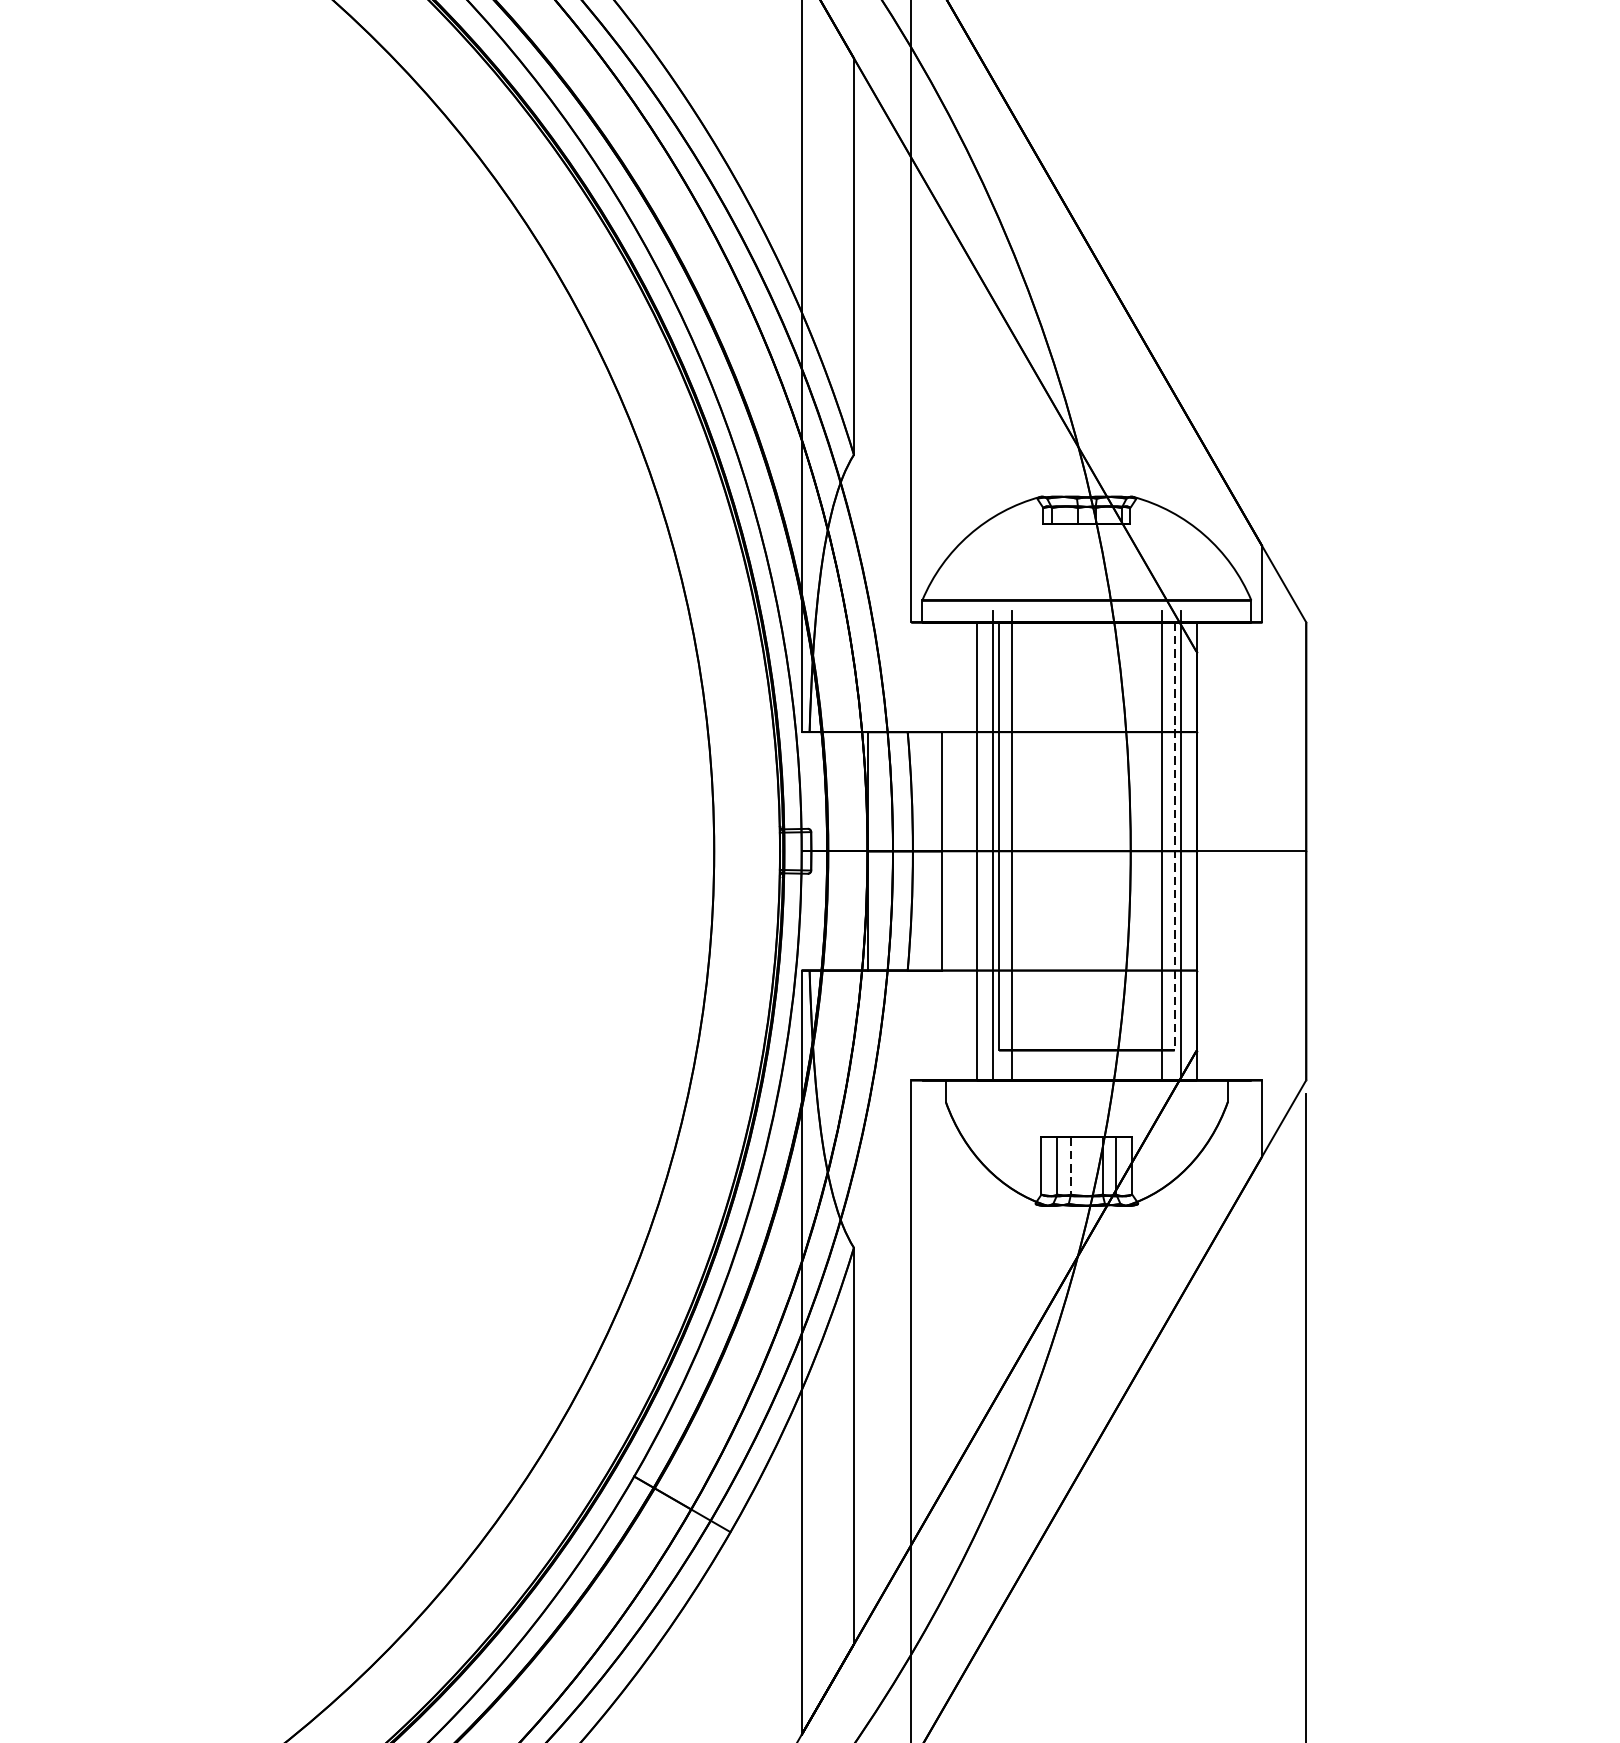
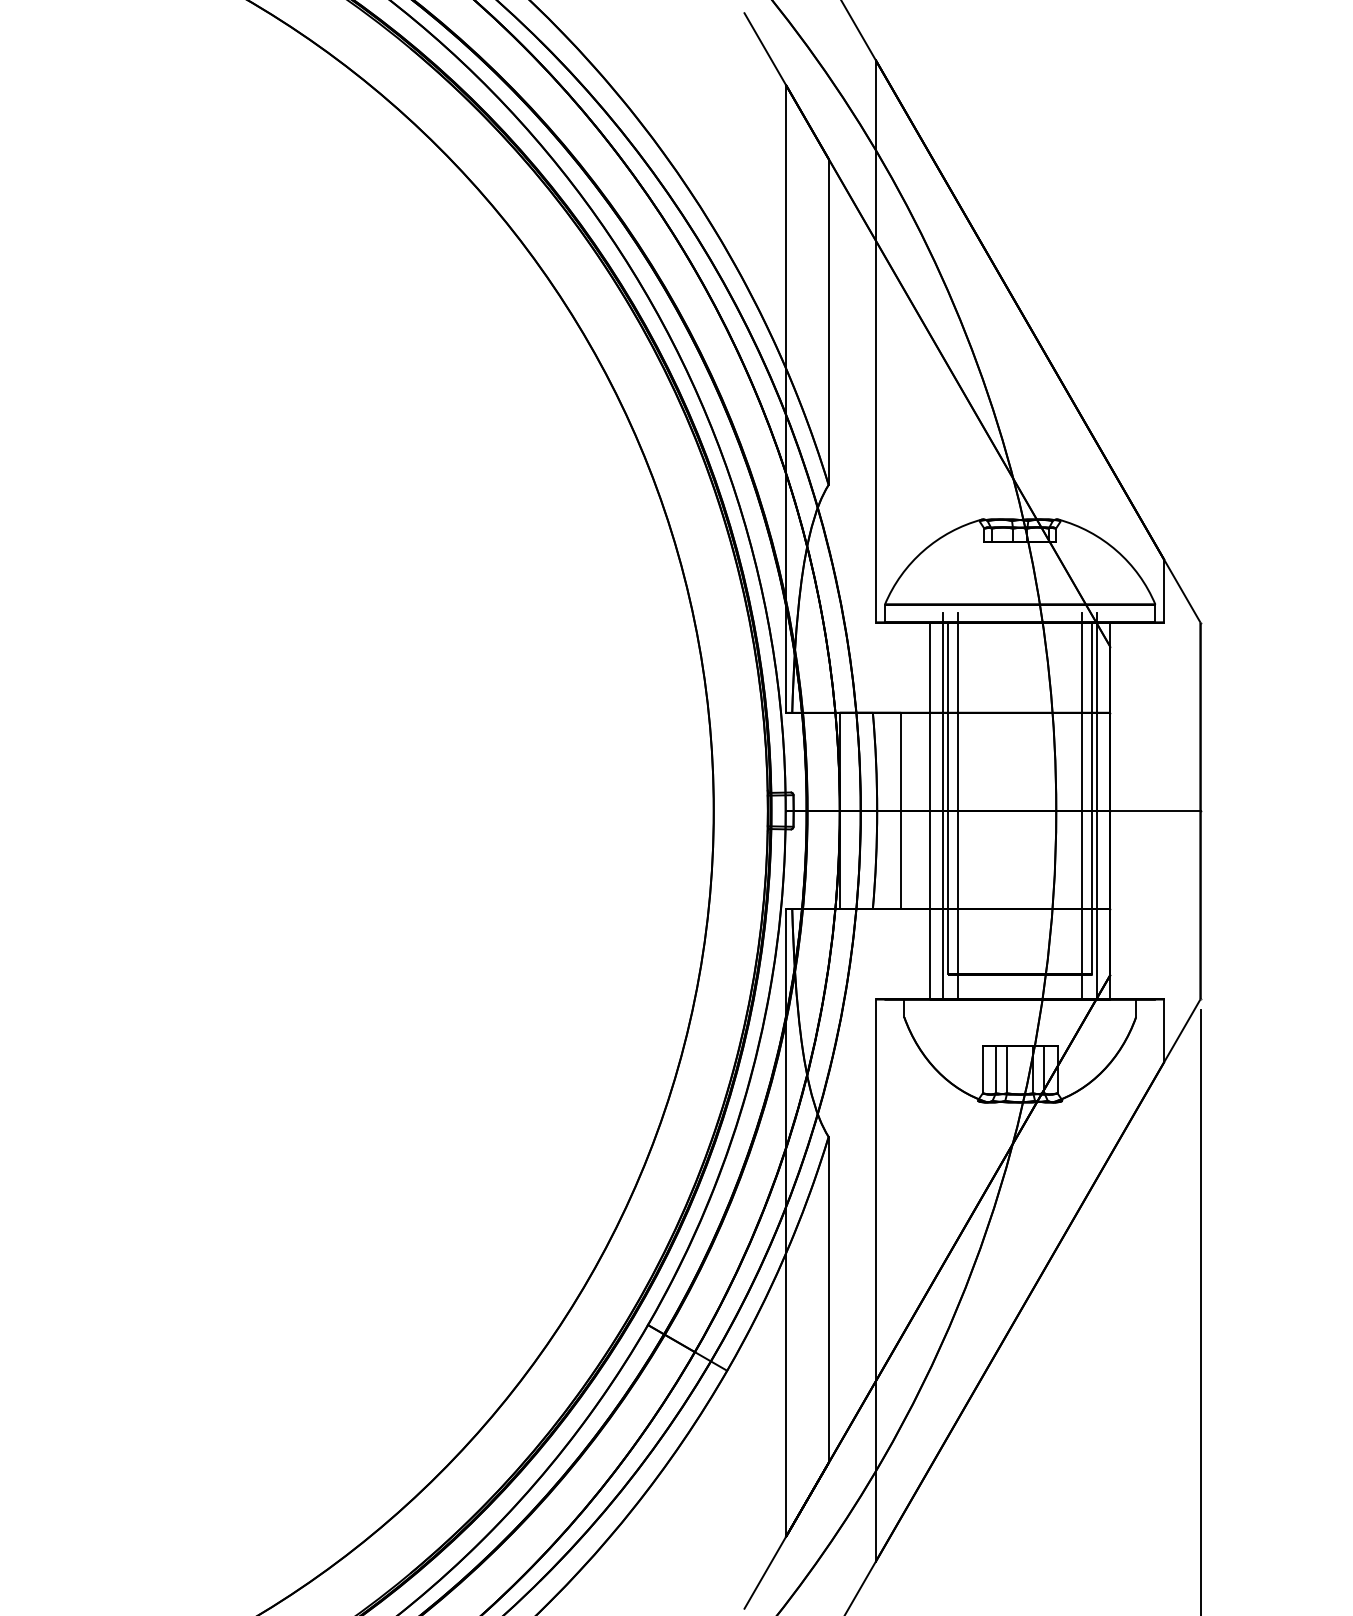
line: (1174, 836) -> (1092, 798), dashed -> solid
line: (1071, 1165) -> (1007, 1069), dashed -> solid

